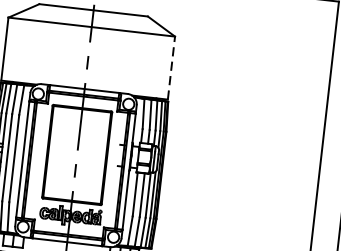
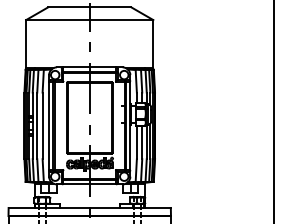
line: (171, 67) -> (153, 43), dashed -> solid

